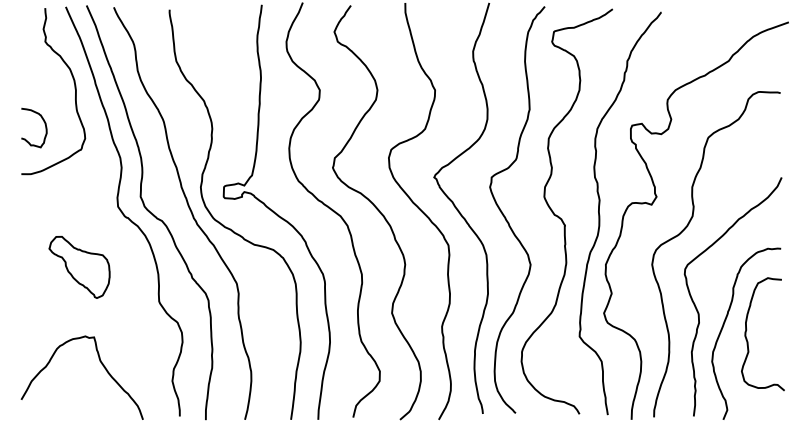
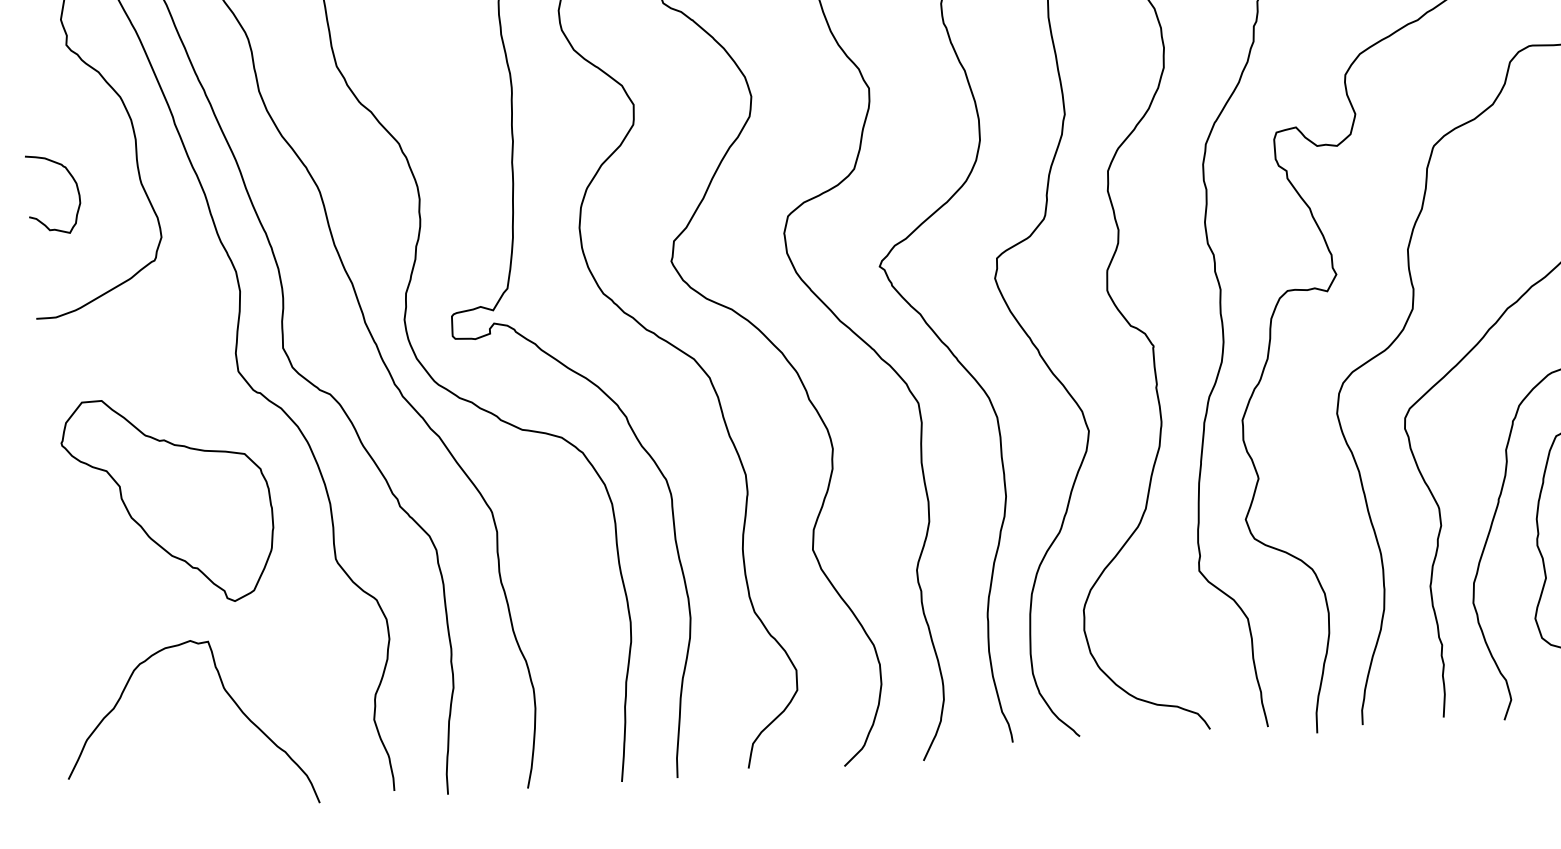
curve: (44, 124) -> (74, 185), moved
part: (79, 267) -> (168, 501), size x1.67

